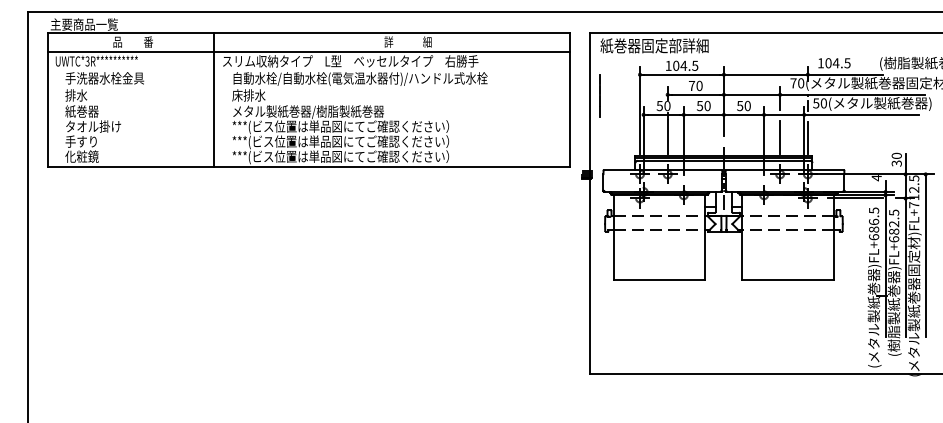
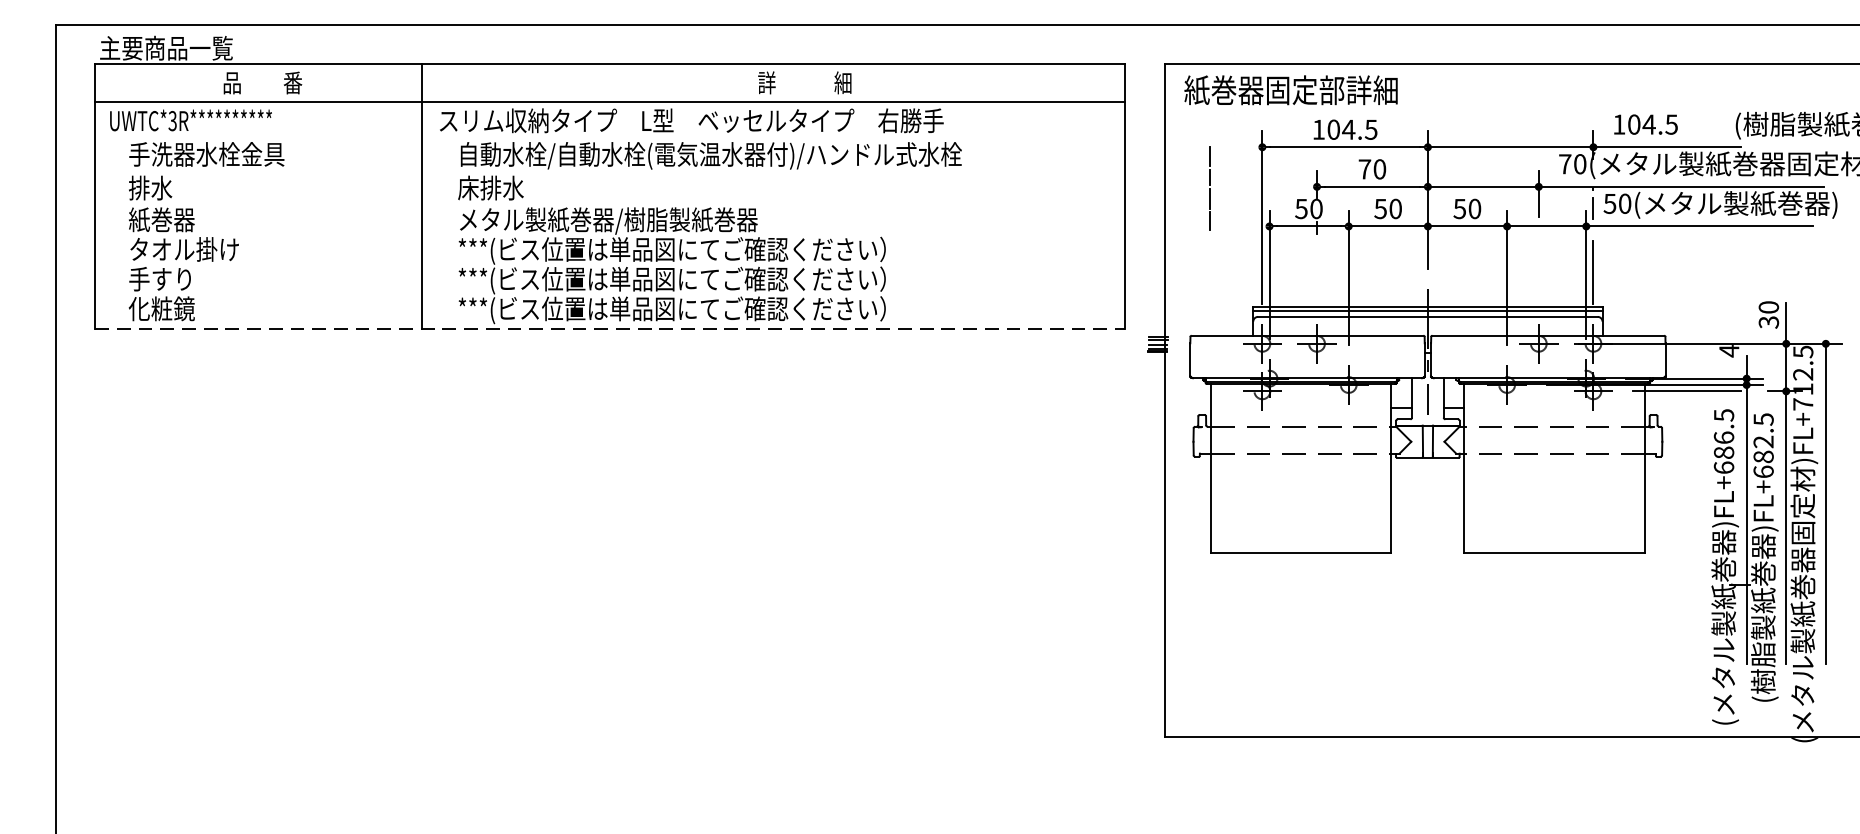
line: (599, 95) -> (1208, 188), moved
line: (667, 137) -> (1316, 271), removed
line: (780, 137) -> (1539, 271), removed
line: (309, 166) -> (610, 328), solid -> dashed

